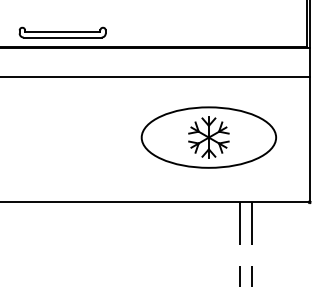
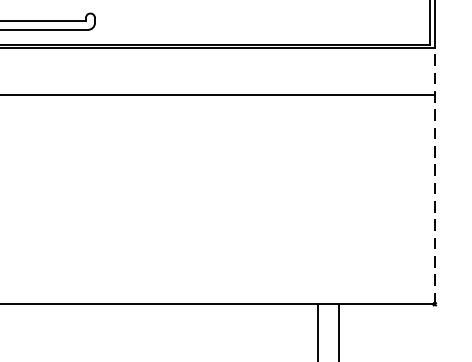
line: (309, 125) -> (434, 176), solid -> dashed
part: (208, 137) -> (266, 196), removed

